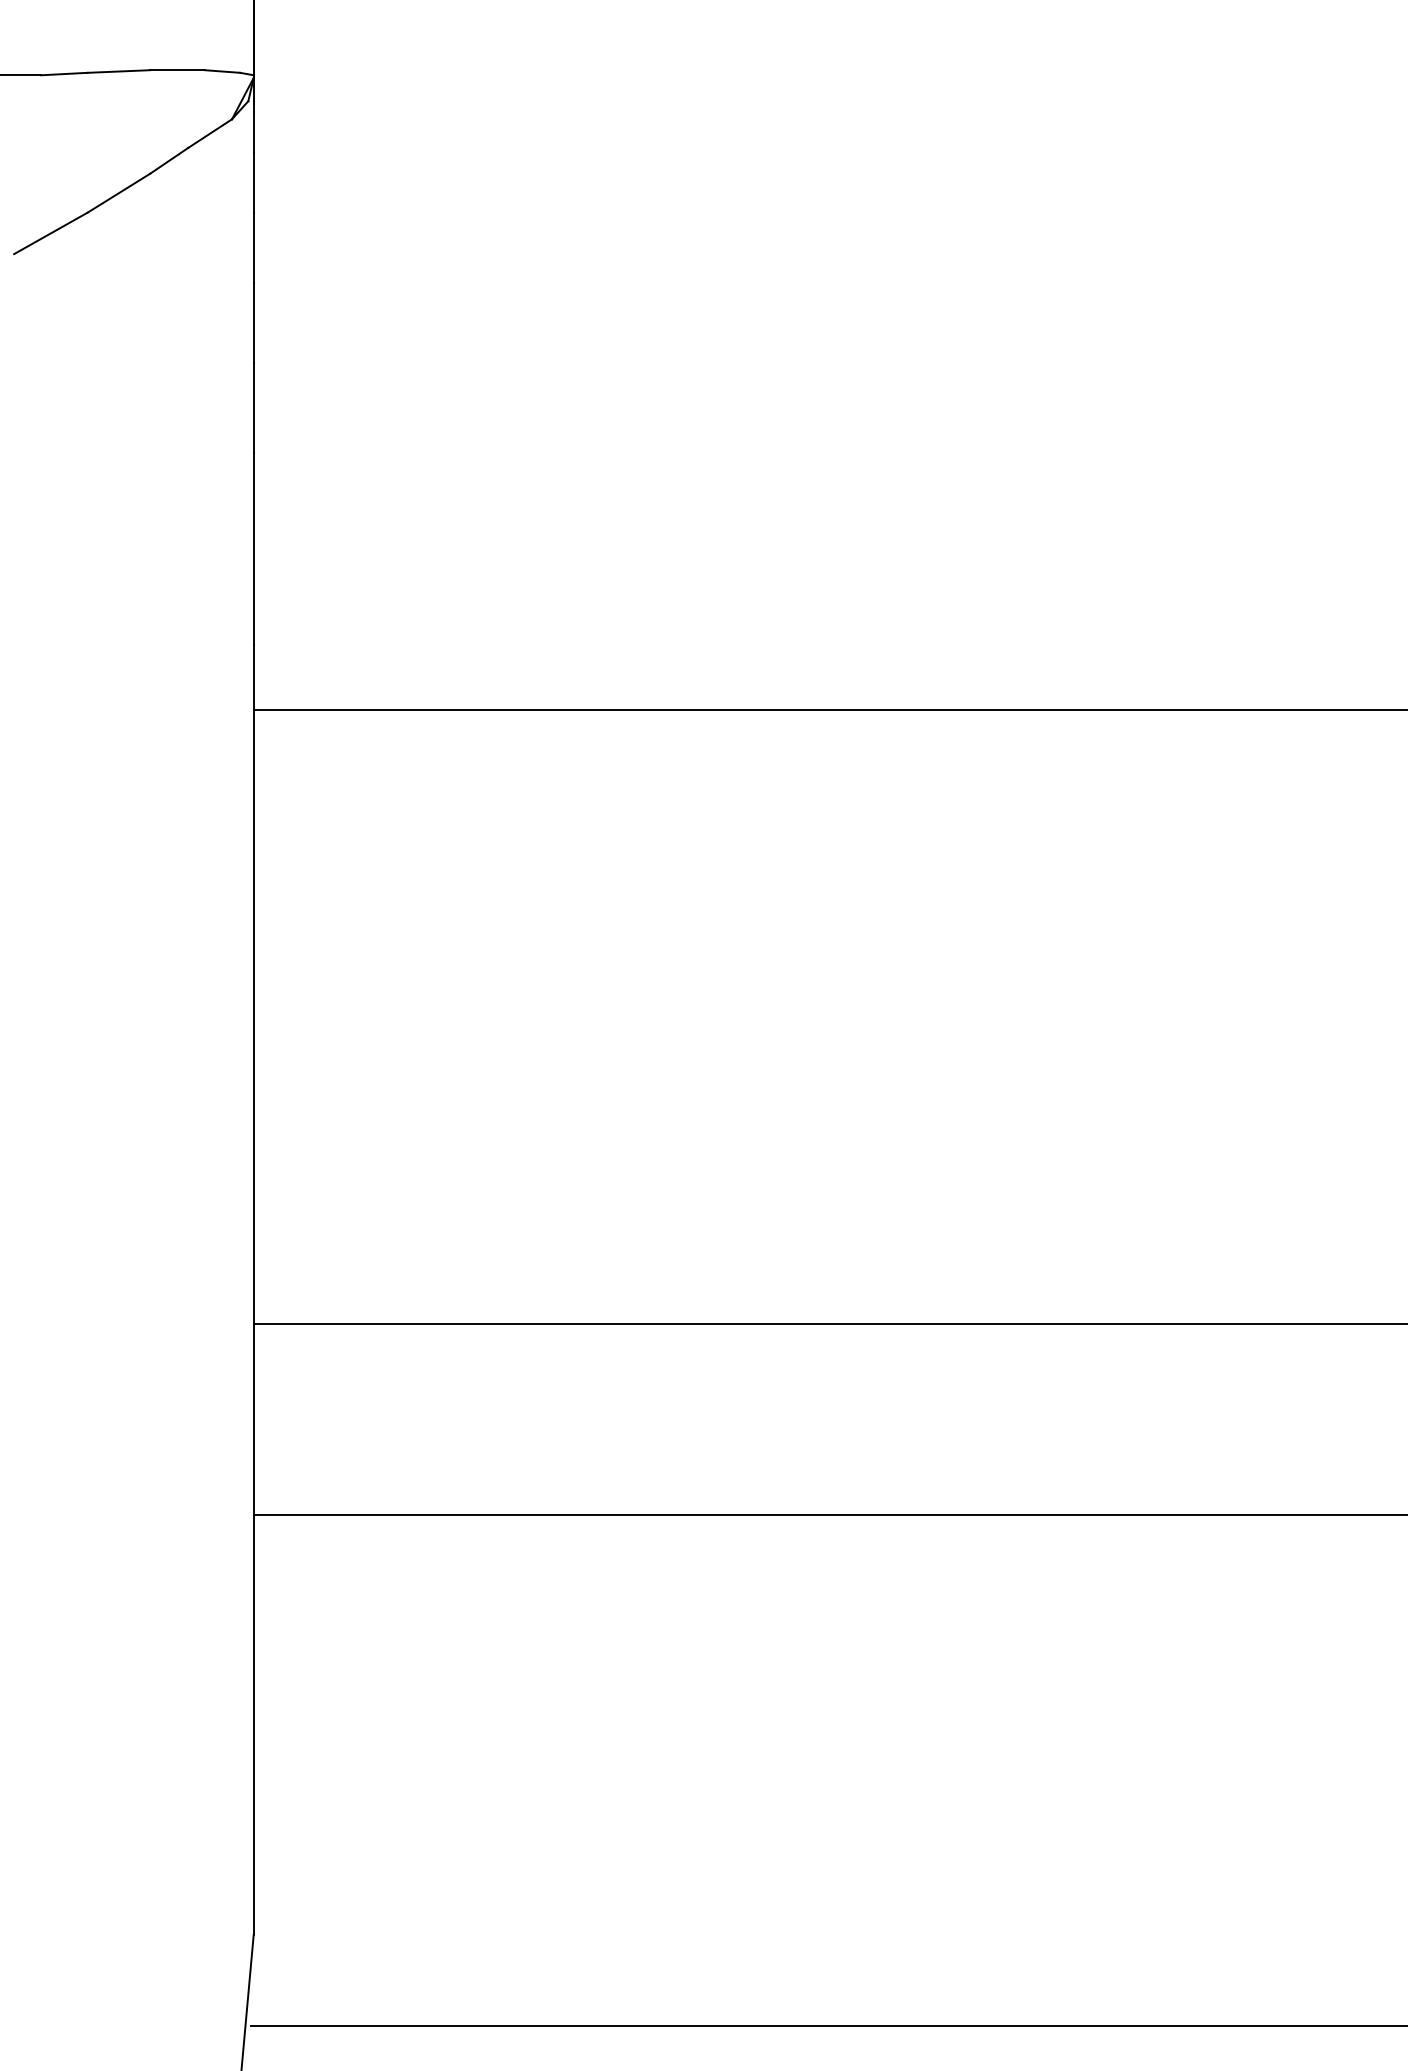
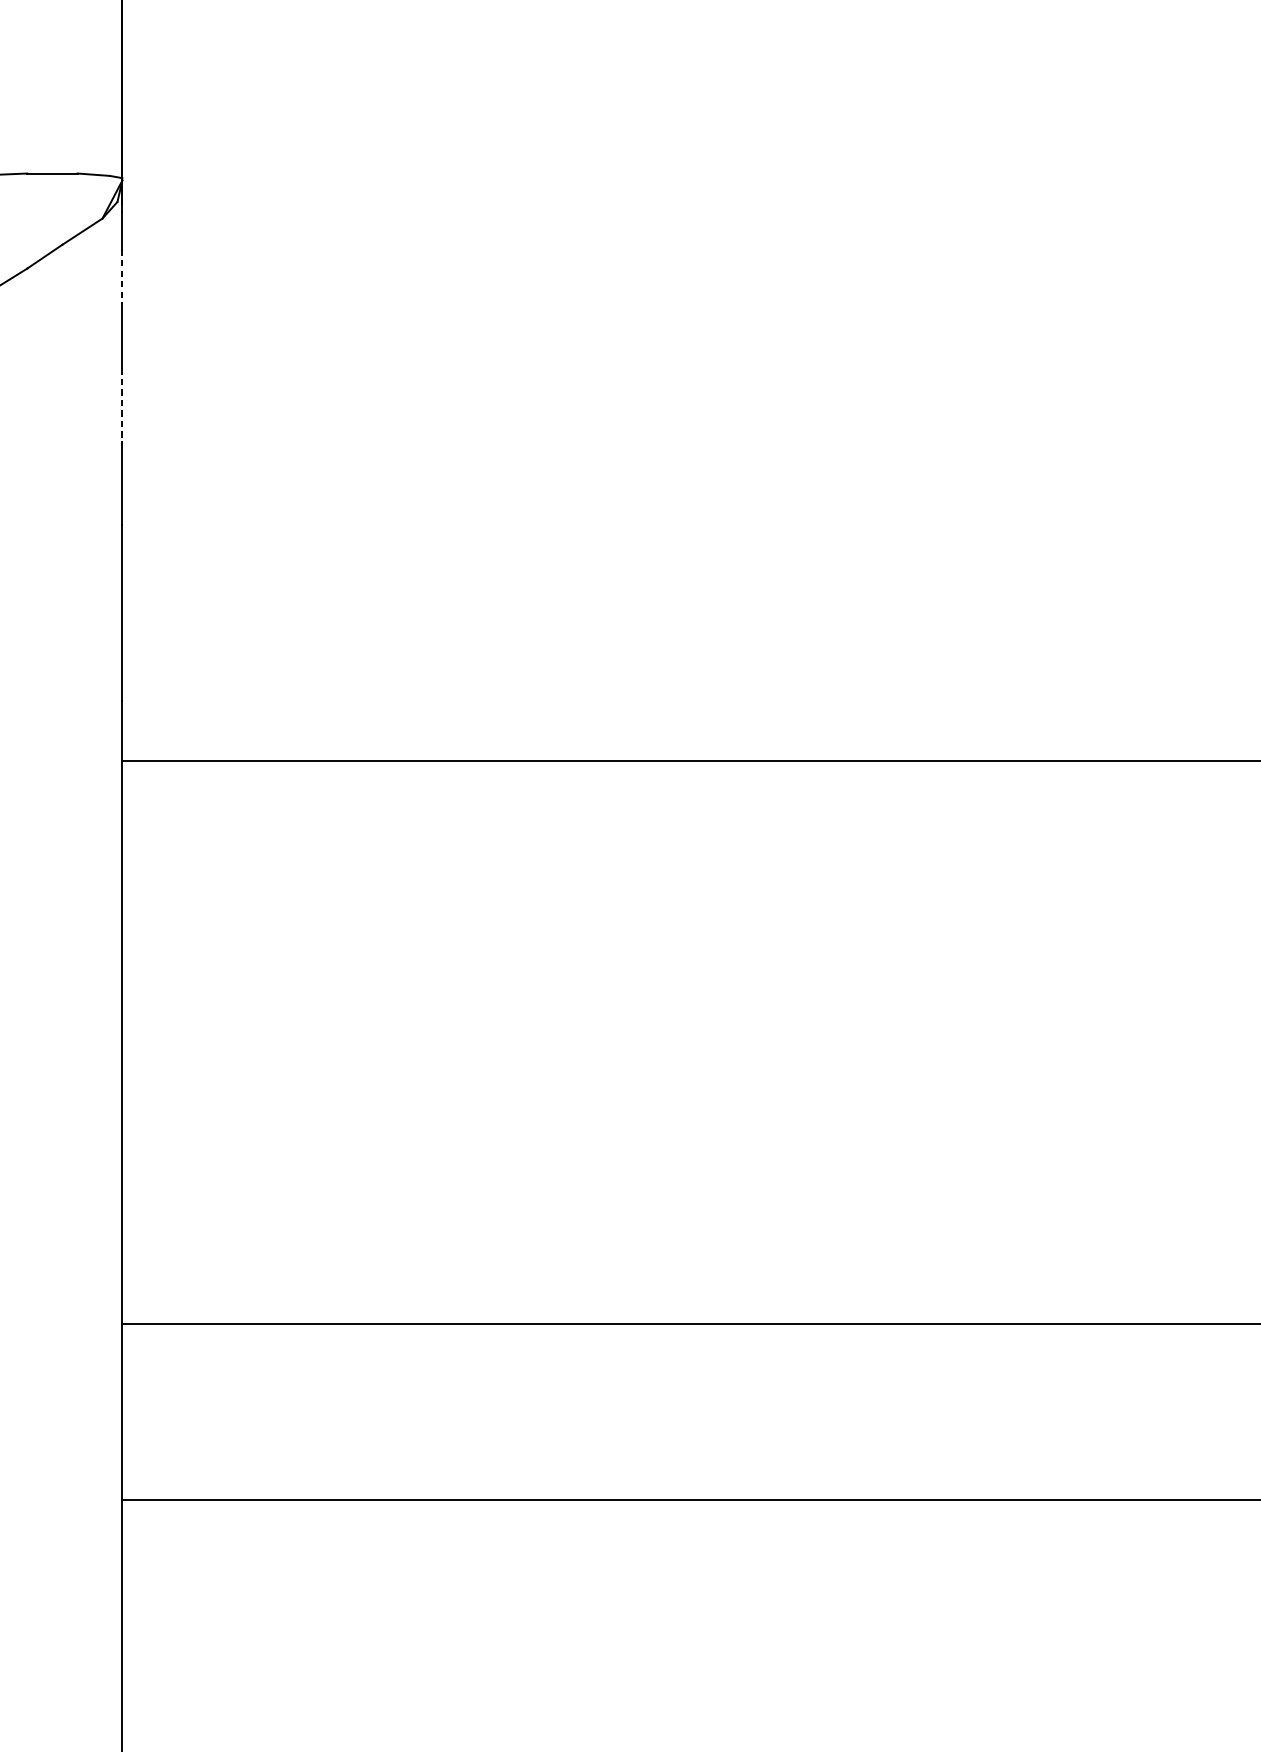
line: (253, 182) -> (122, 276), solid -> dashed
line: (253, 323) -> (122, 405), solid -> dashed

